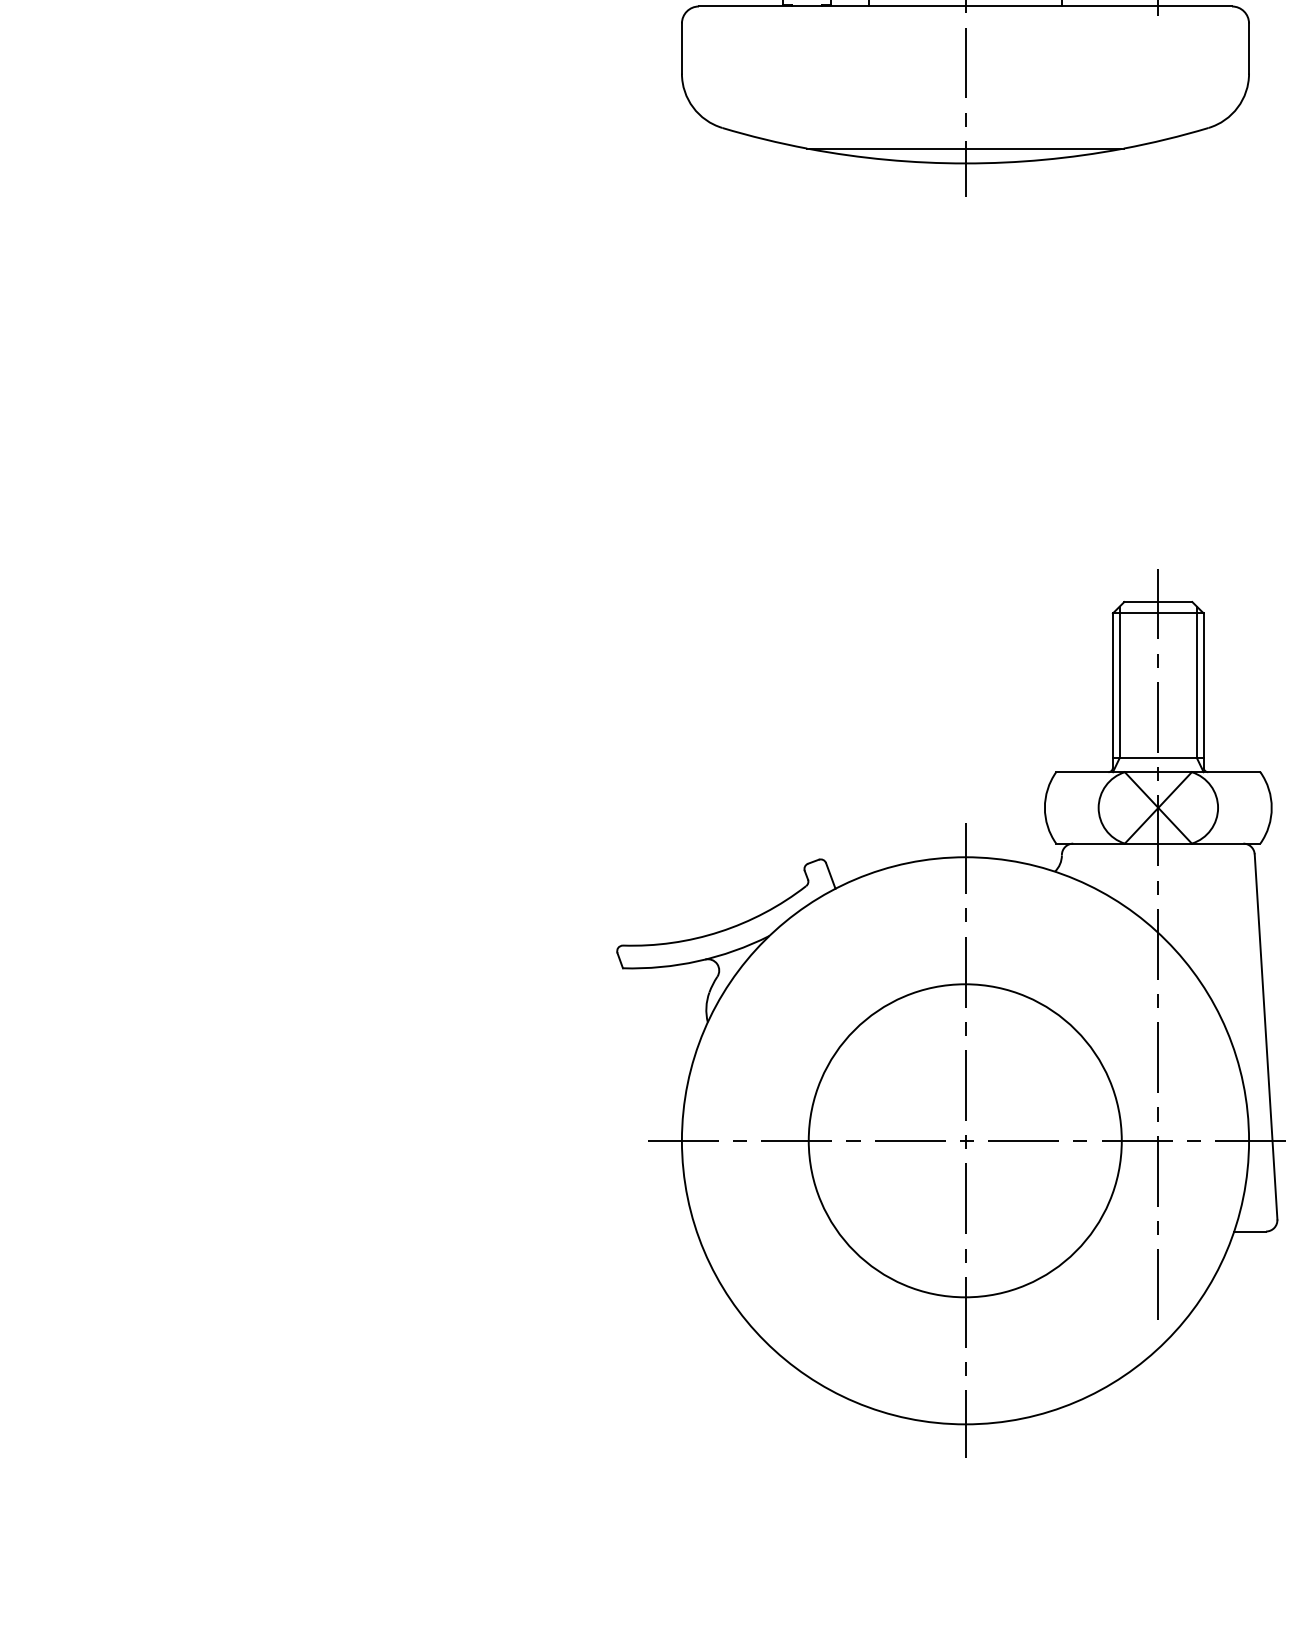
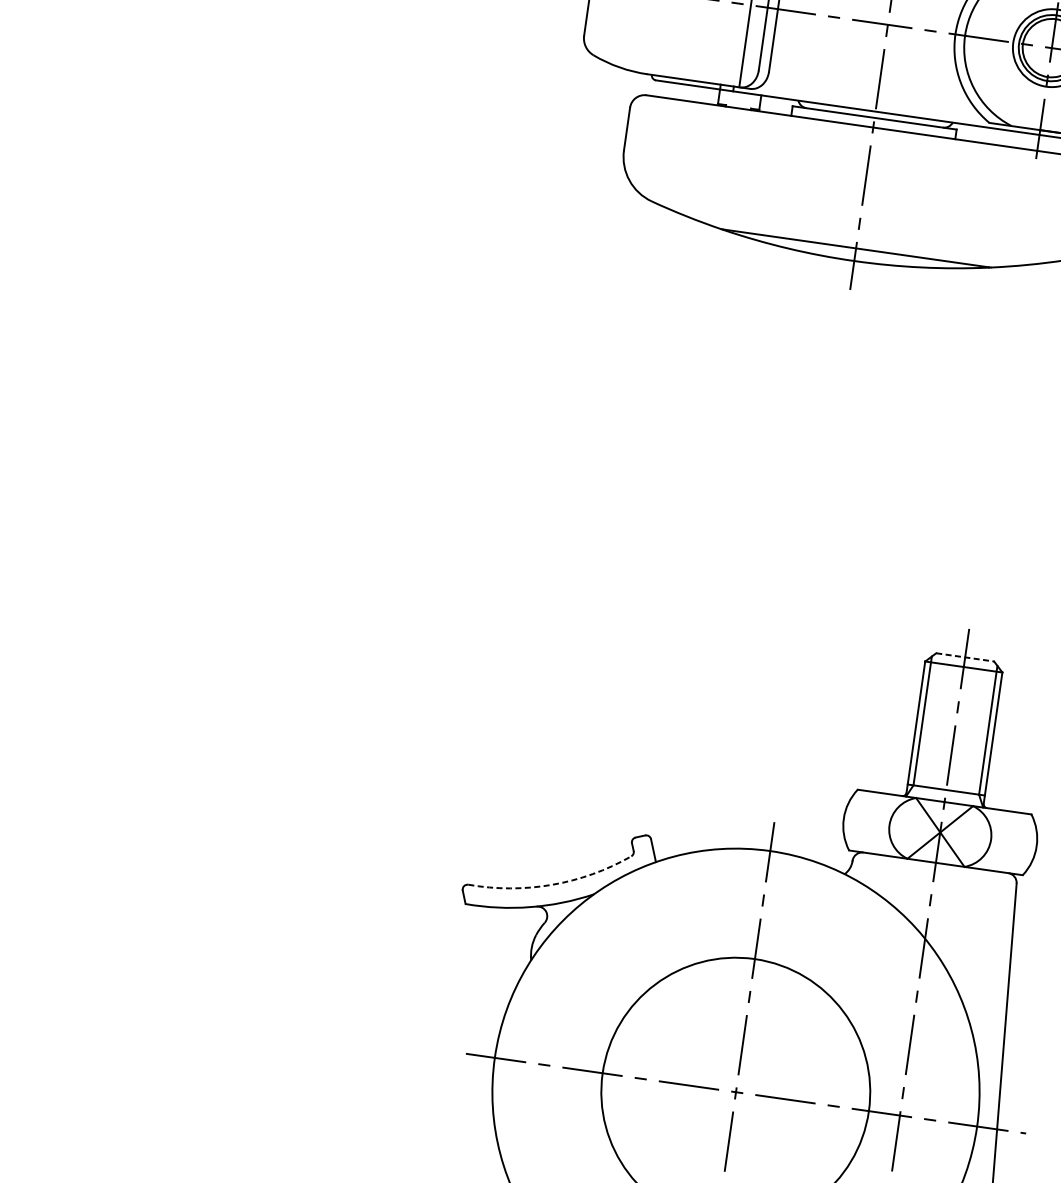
line: (1158, 602) -> (965, 657), solid -> dashed
arc: (719, 931) -> (552, 884), solid -> dashed

